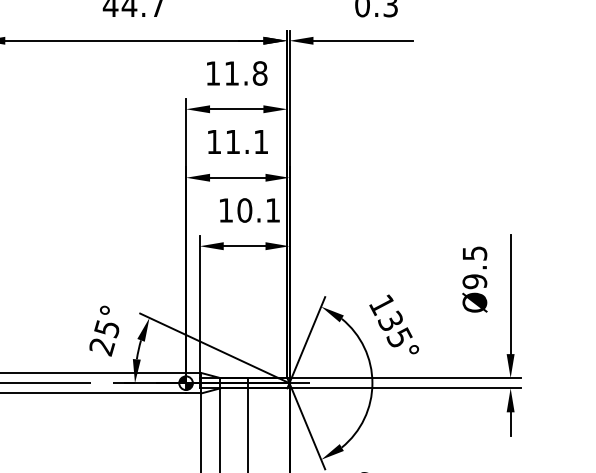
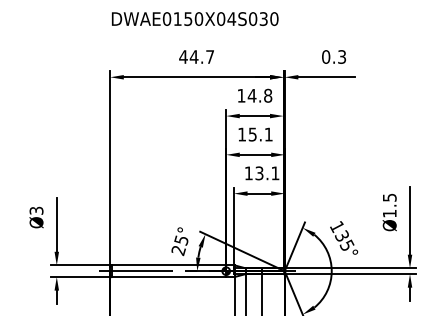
text: (230, 72) -> (251, 95), 11.8 -> 14.8
text: (232, 141) -> (252, 134), 11.1 -> 15.1
text: (244, 210) -> (259, 173), 10.1 -> 13.1
text: (474, 281) -> (389, 213), Ø9.5 -> Ø1.5

